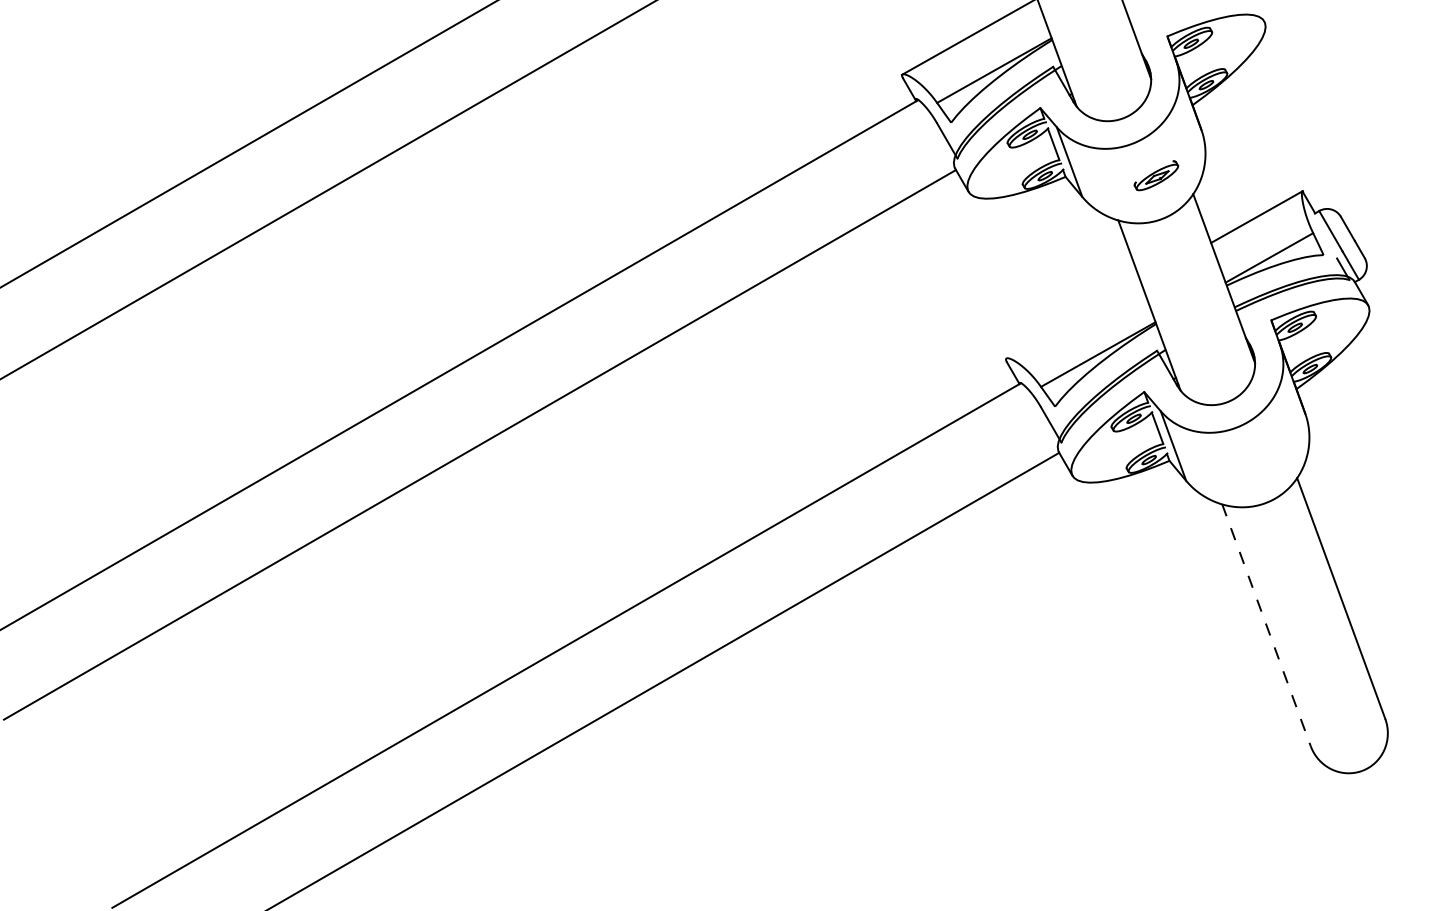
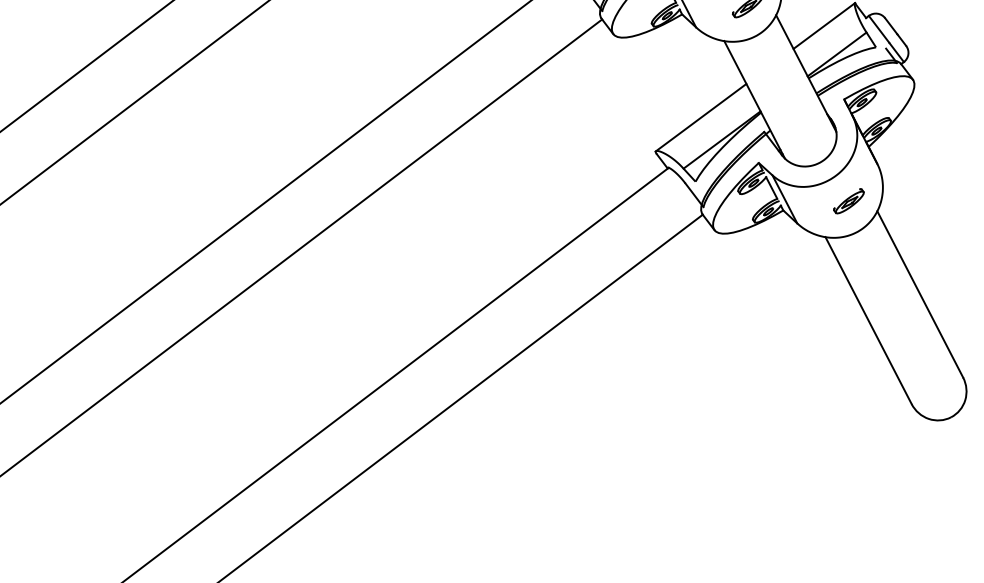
line: (1073, 320) -> (701, 117), added
part: (1259, 459) -> (848, 201), added
line: (1266, 625) -> (868, 320), dashed -> solid

